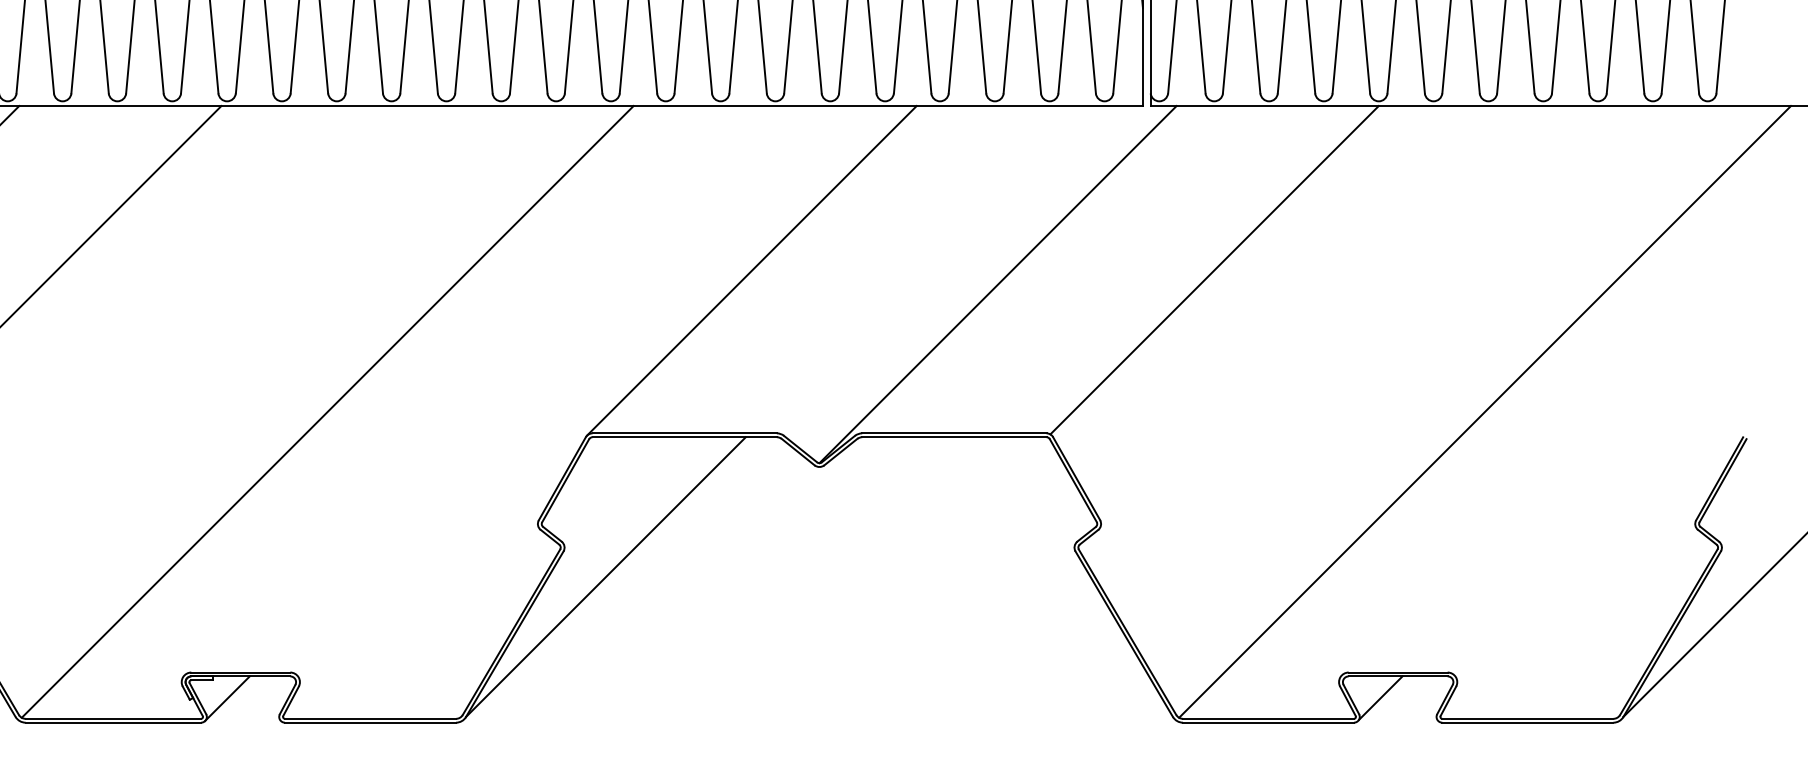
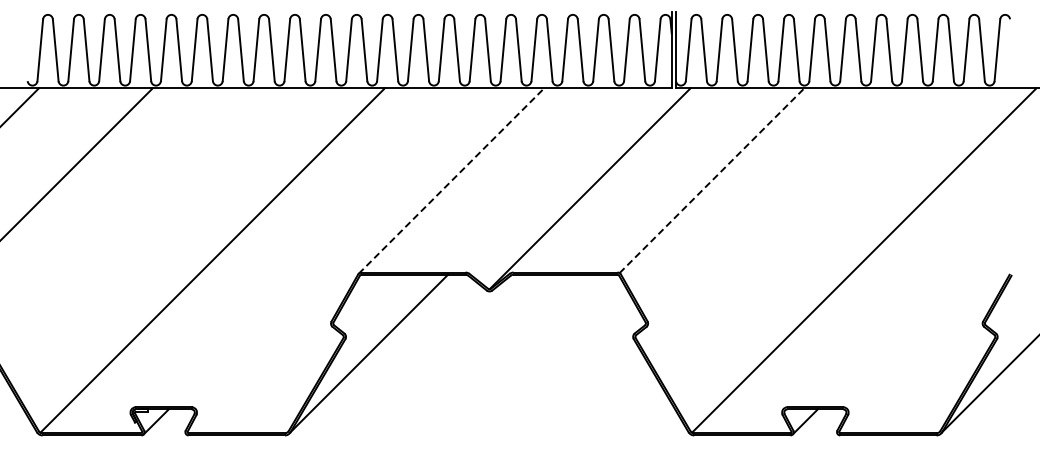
line: (751, 269) -> (451, 180), solid -> dashed
line: (1215, 269) -> (712, 180), solid -> dashed

